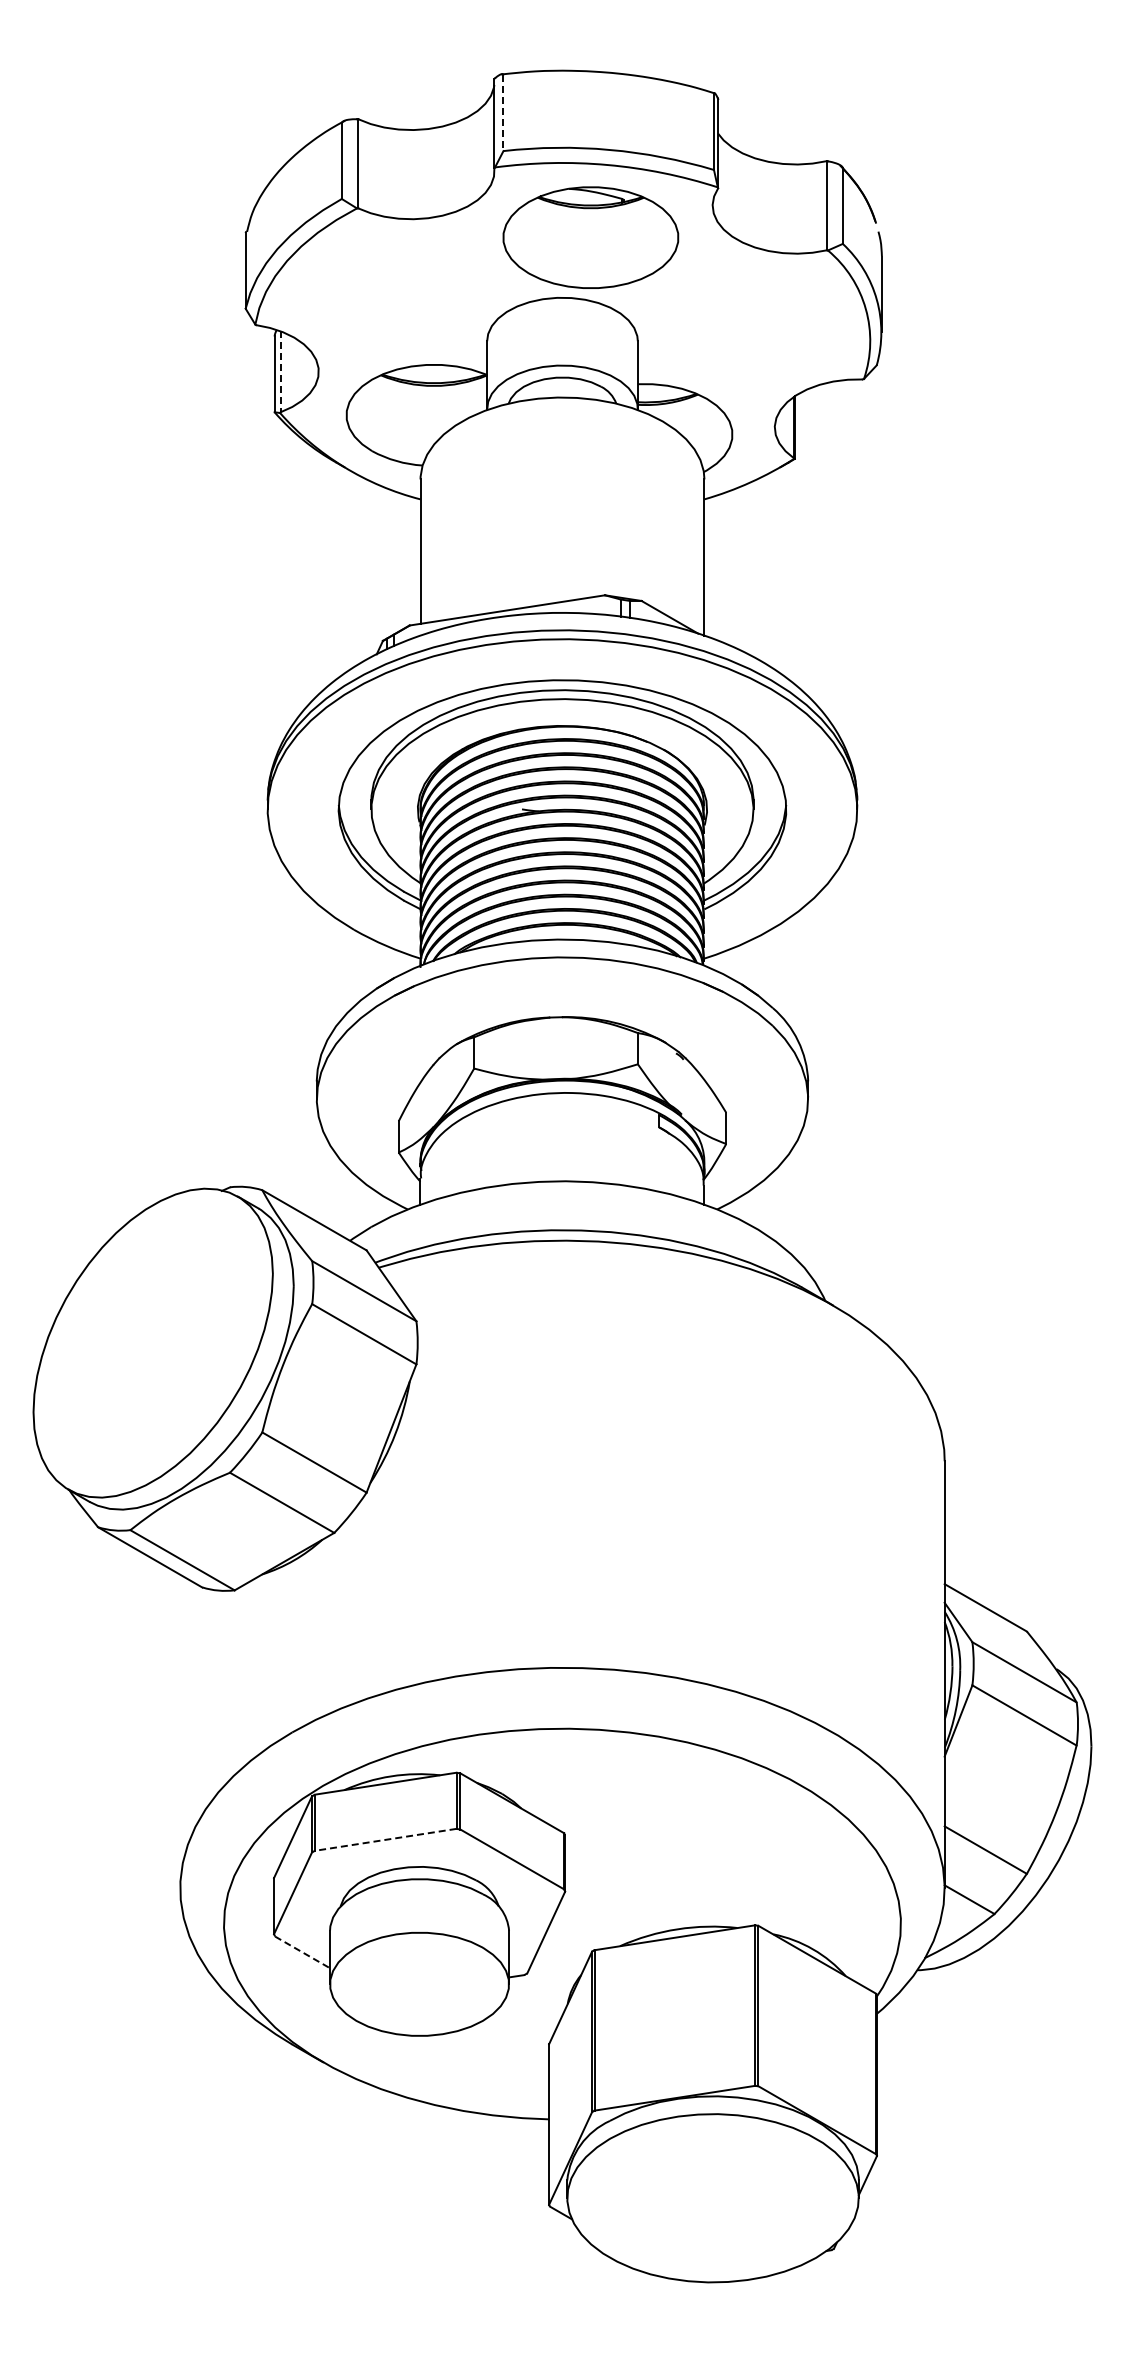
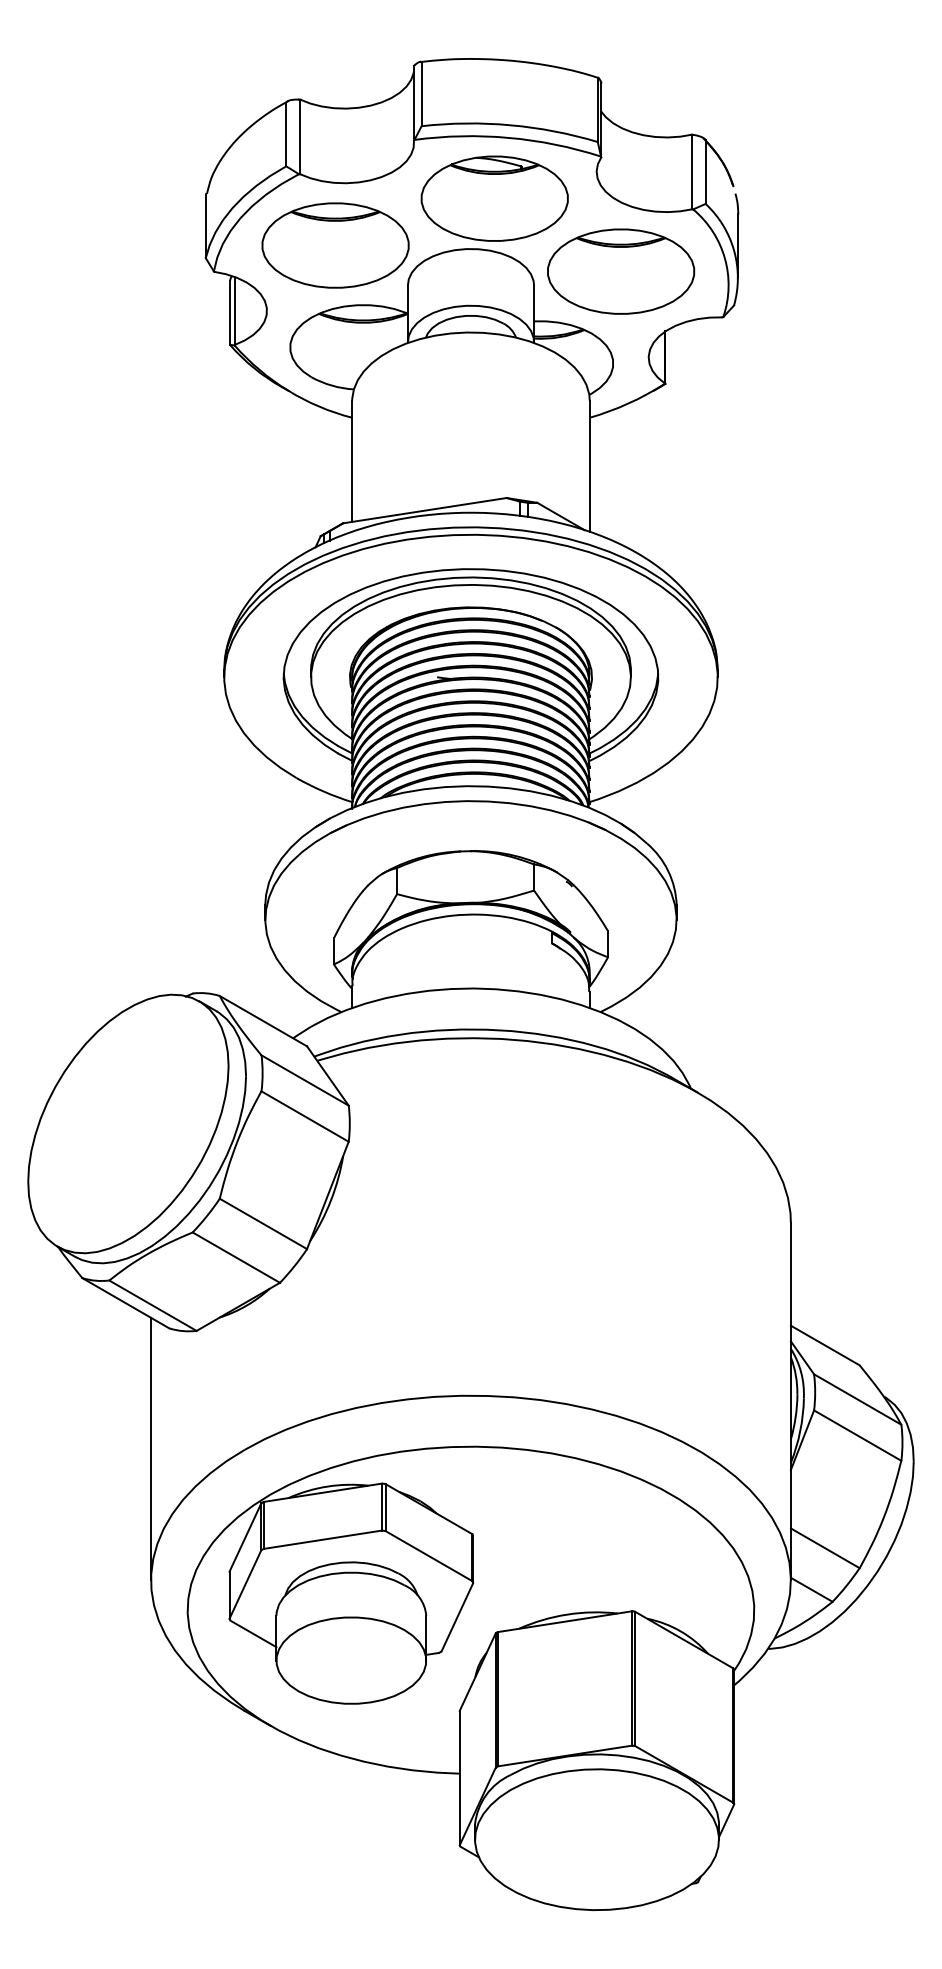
line: (503, 113) -> (421, 94), dashed -> solid
part: (400, 293) -> (335, 245), added
part: (741, 324) -> (620, 271), added
line: (280, 372) -> (234, 311), dashed -> solid
line: (180, 1731) -> (151, 1449), added
line: (385, 1839) -> (322, 1539), dashed -> solid
line: (302, 1952) -> (253, 1634), dashed -> solid

